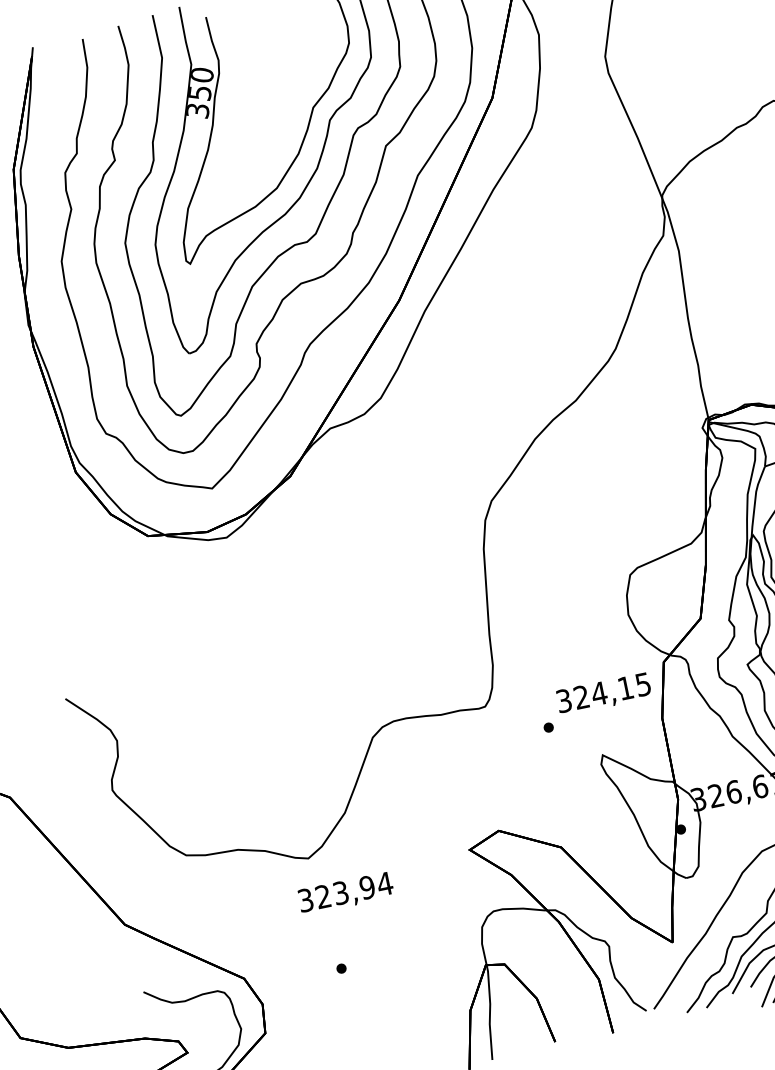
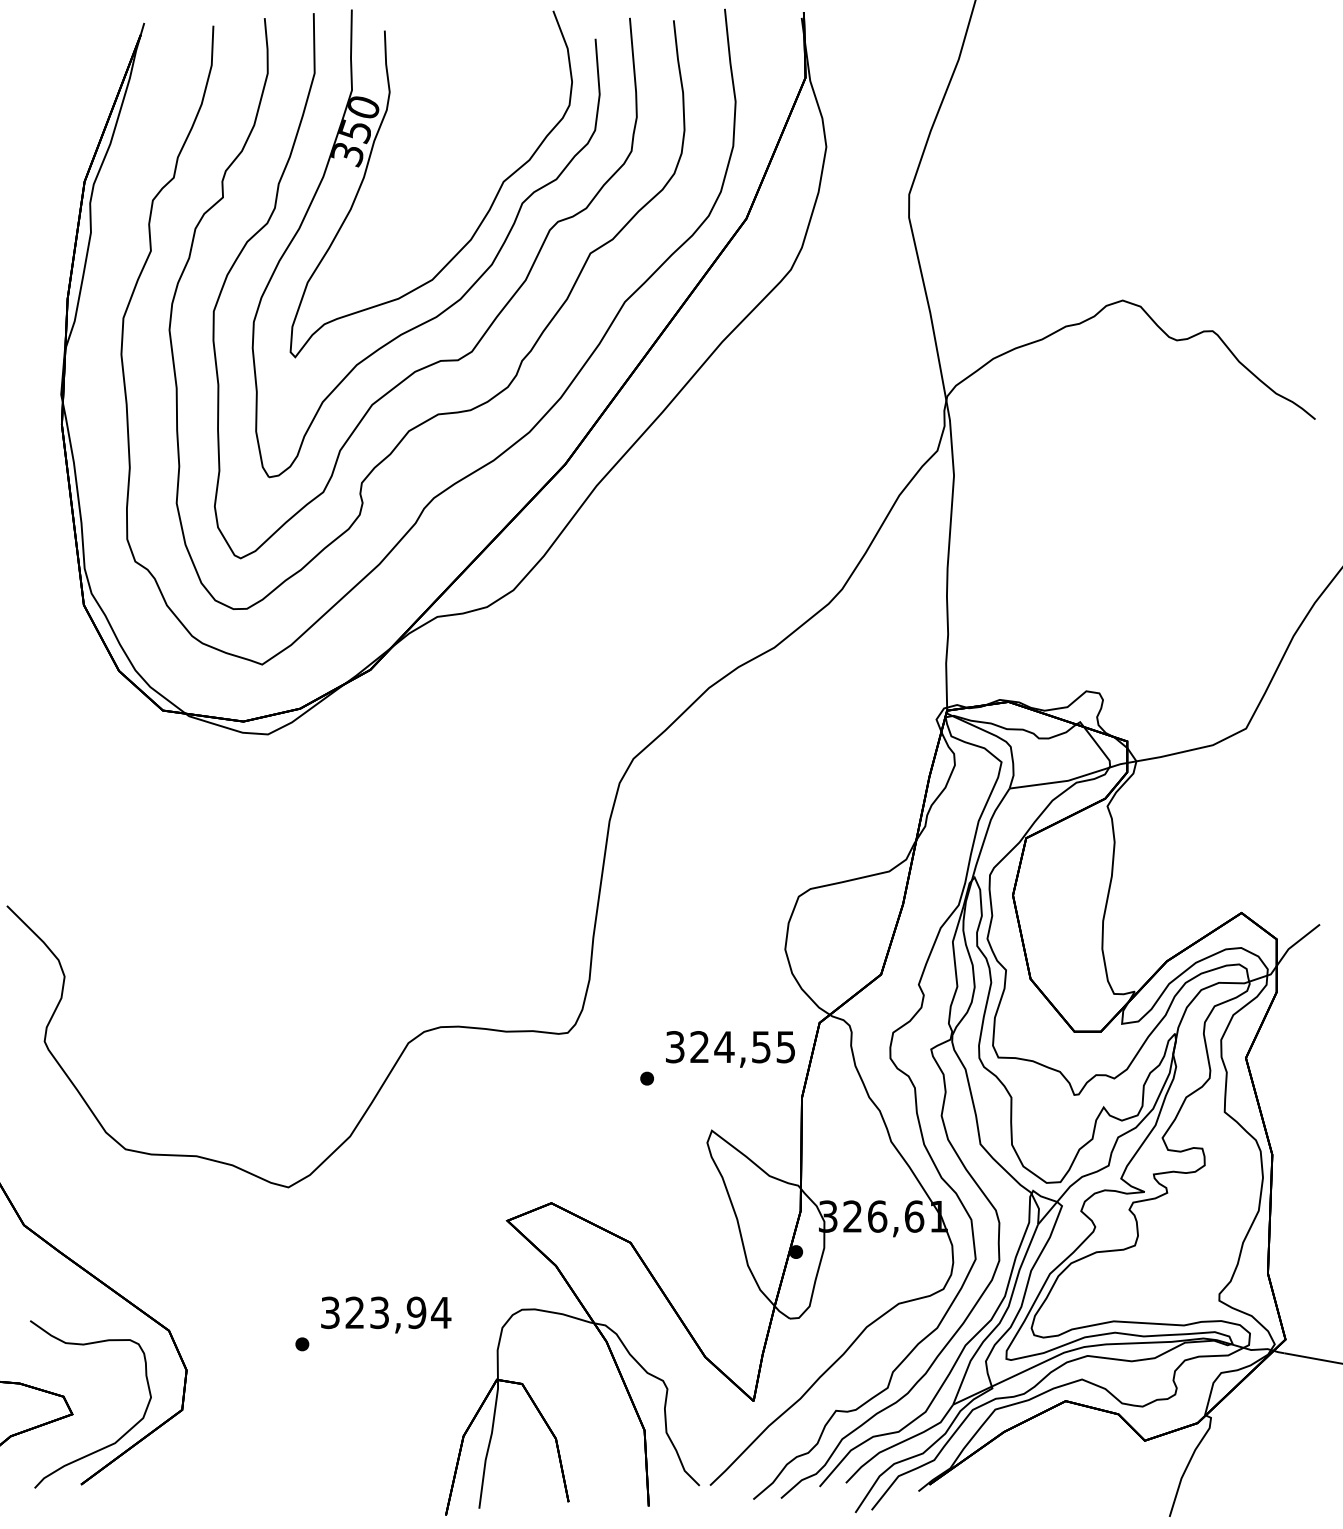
text: (625, 688) -> (761, 1047), 324,15 -> 324,55
text: (346, 893) -> (386, 1314), moved

